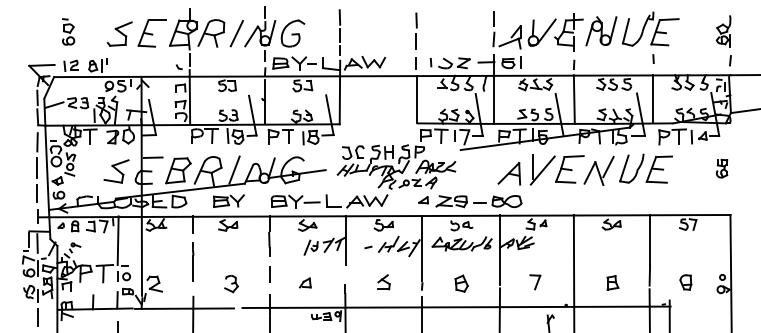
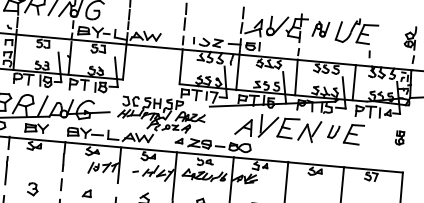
part: (601, 31) -> (320, 29), size x0.7
line: (653, 58) -> (369, 53), moved
part: (631, 168) -> (333, 131), size x0.6

